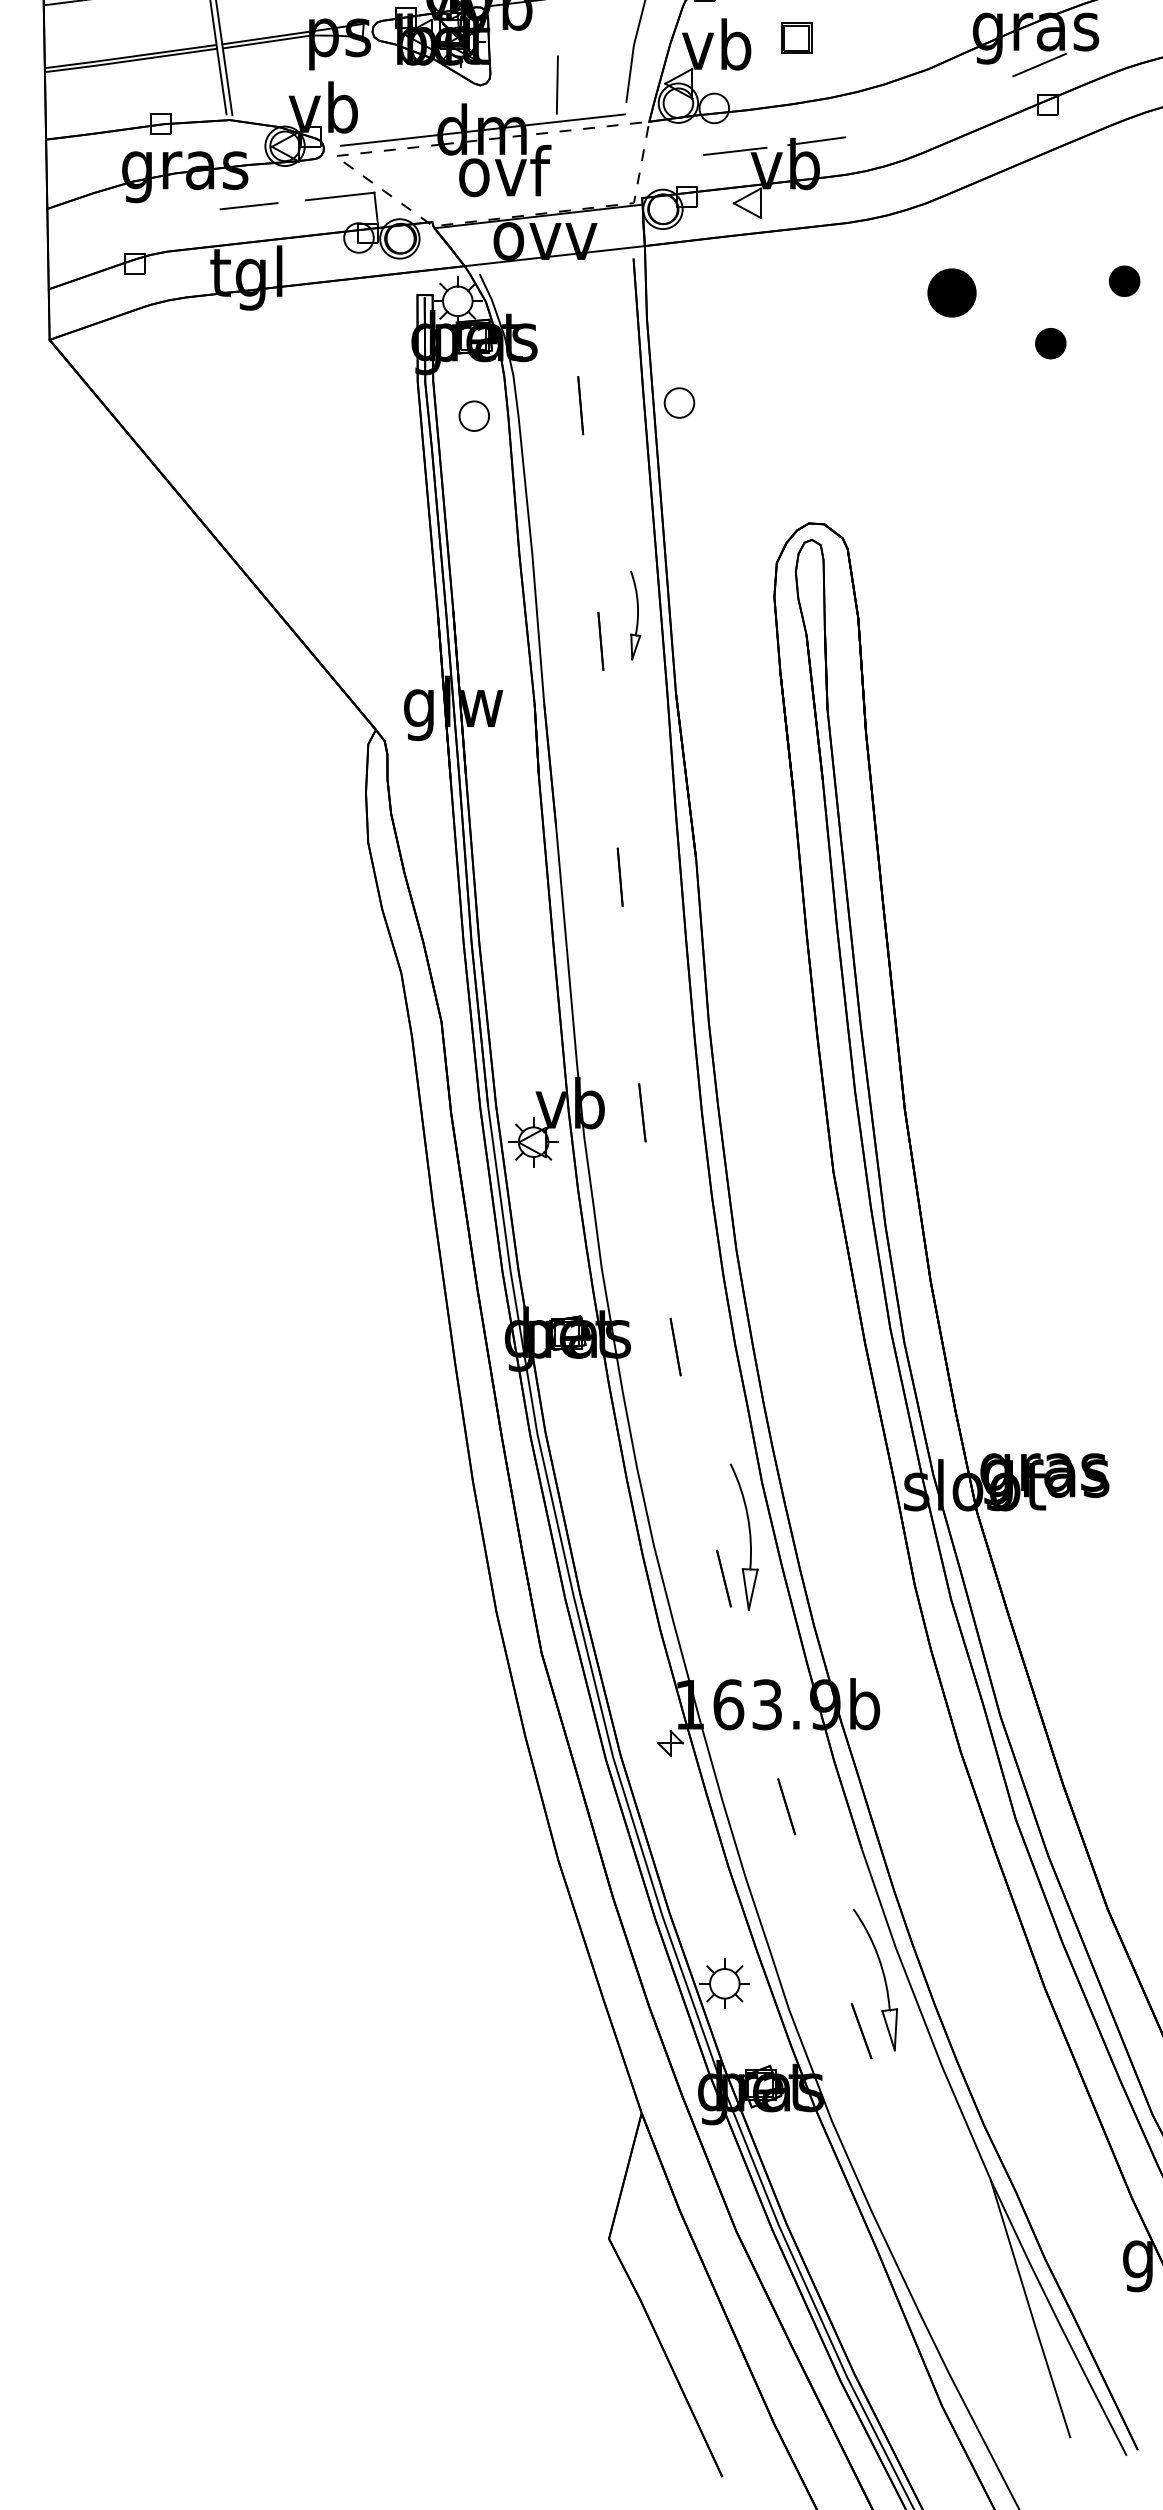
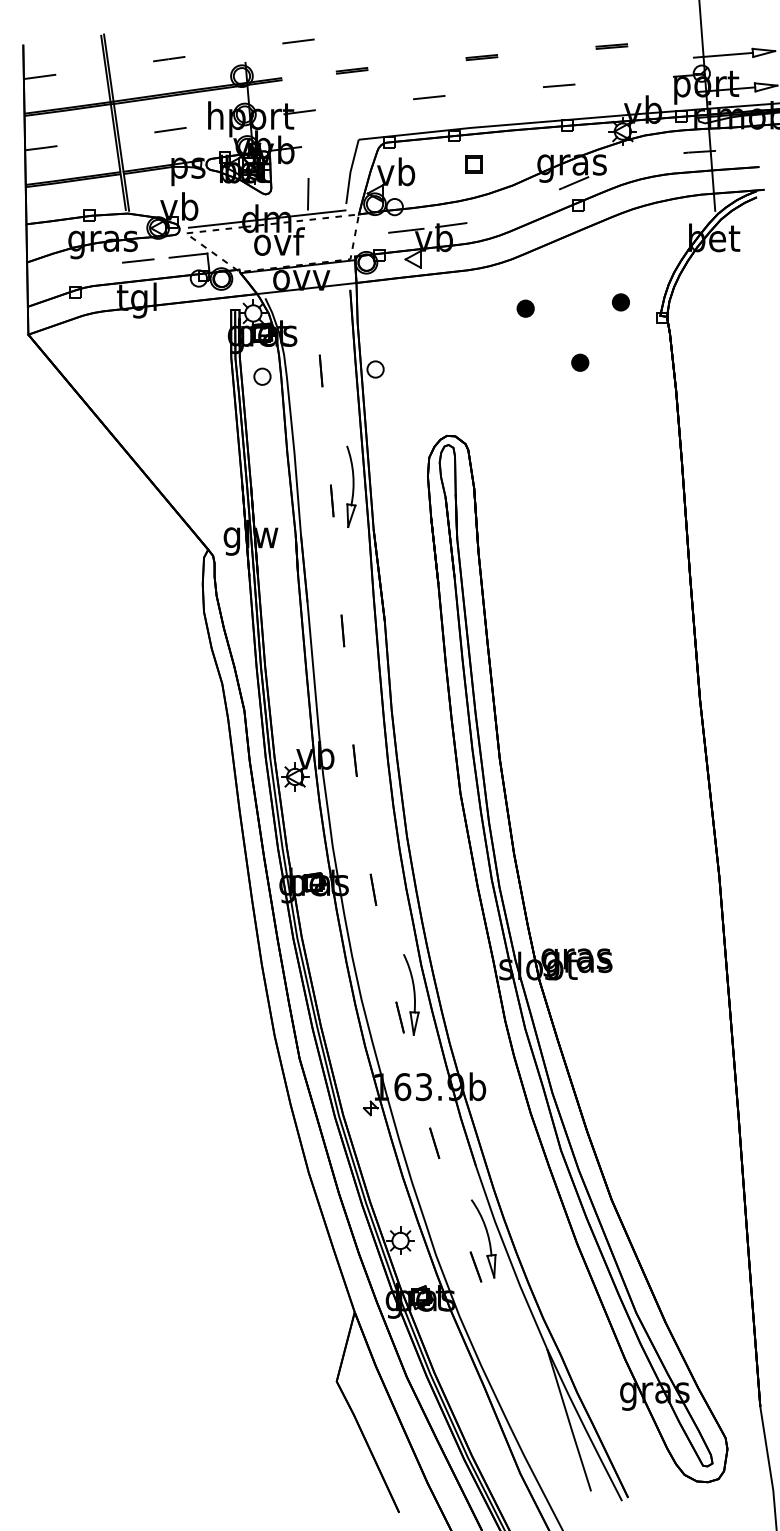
part: (795, 38) -> (473, 164), moved
part: (951, 292) -> (525, 308), size x0.62
part: (1051, 343) -> (580, 362), moved
part: (635, 615) -> (351, 486), size x1.67

